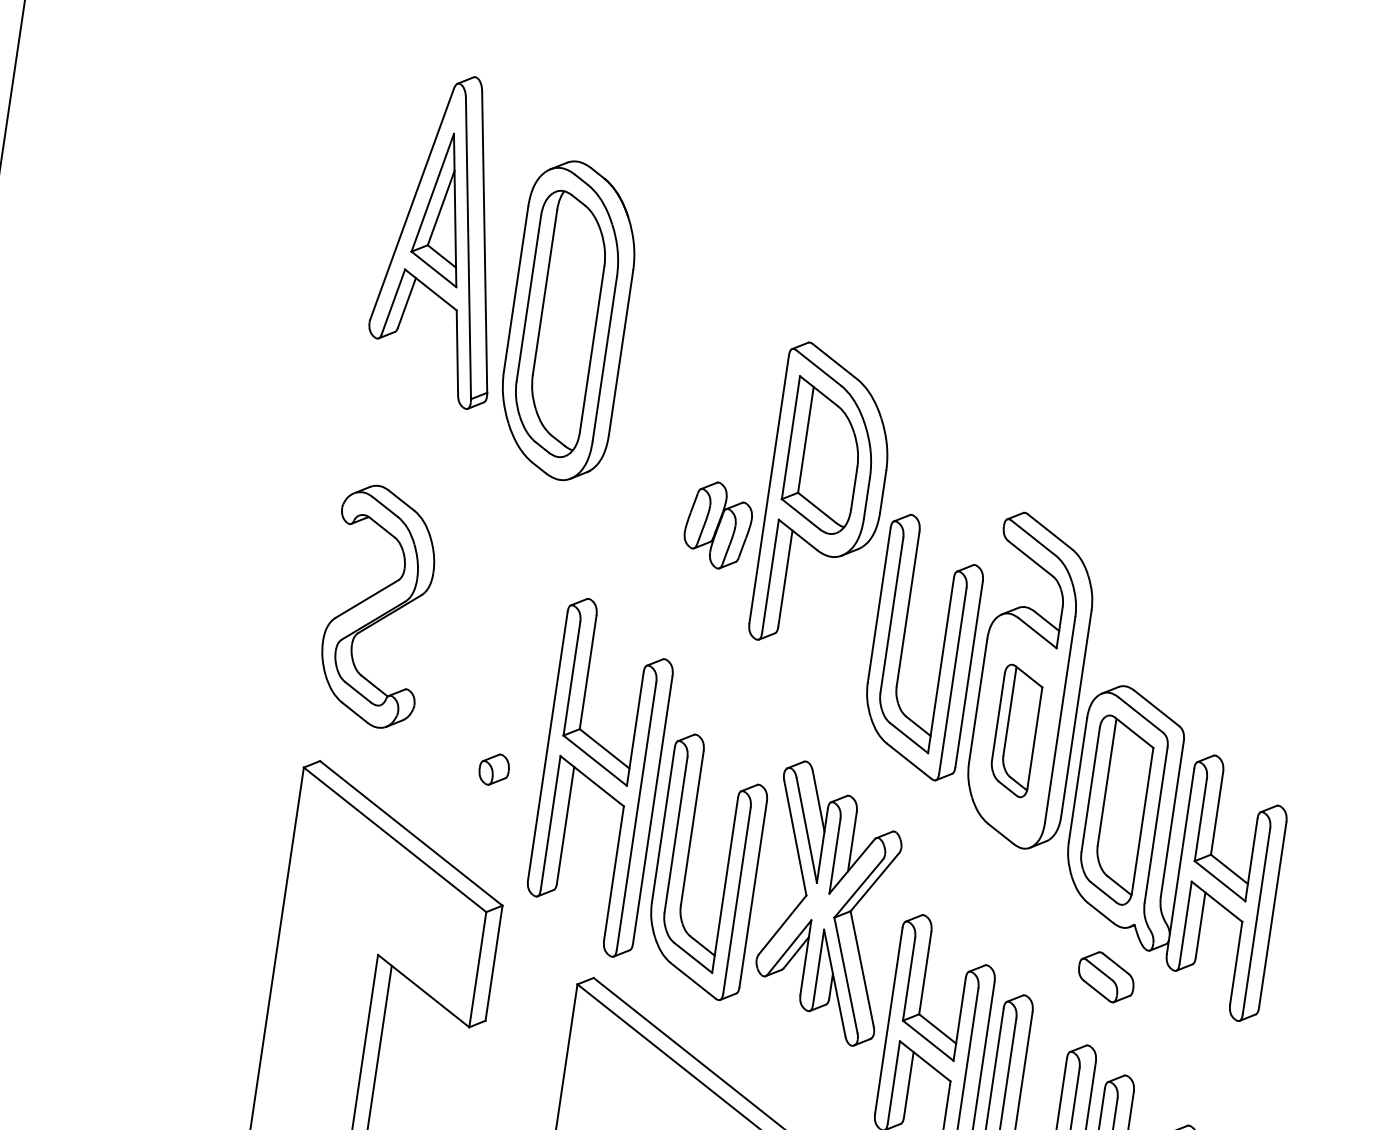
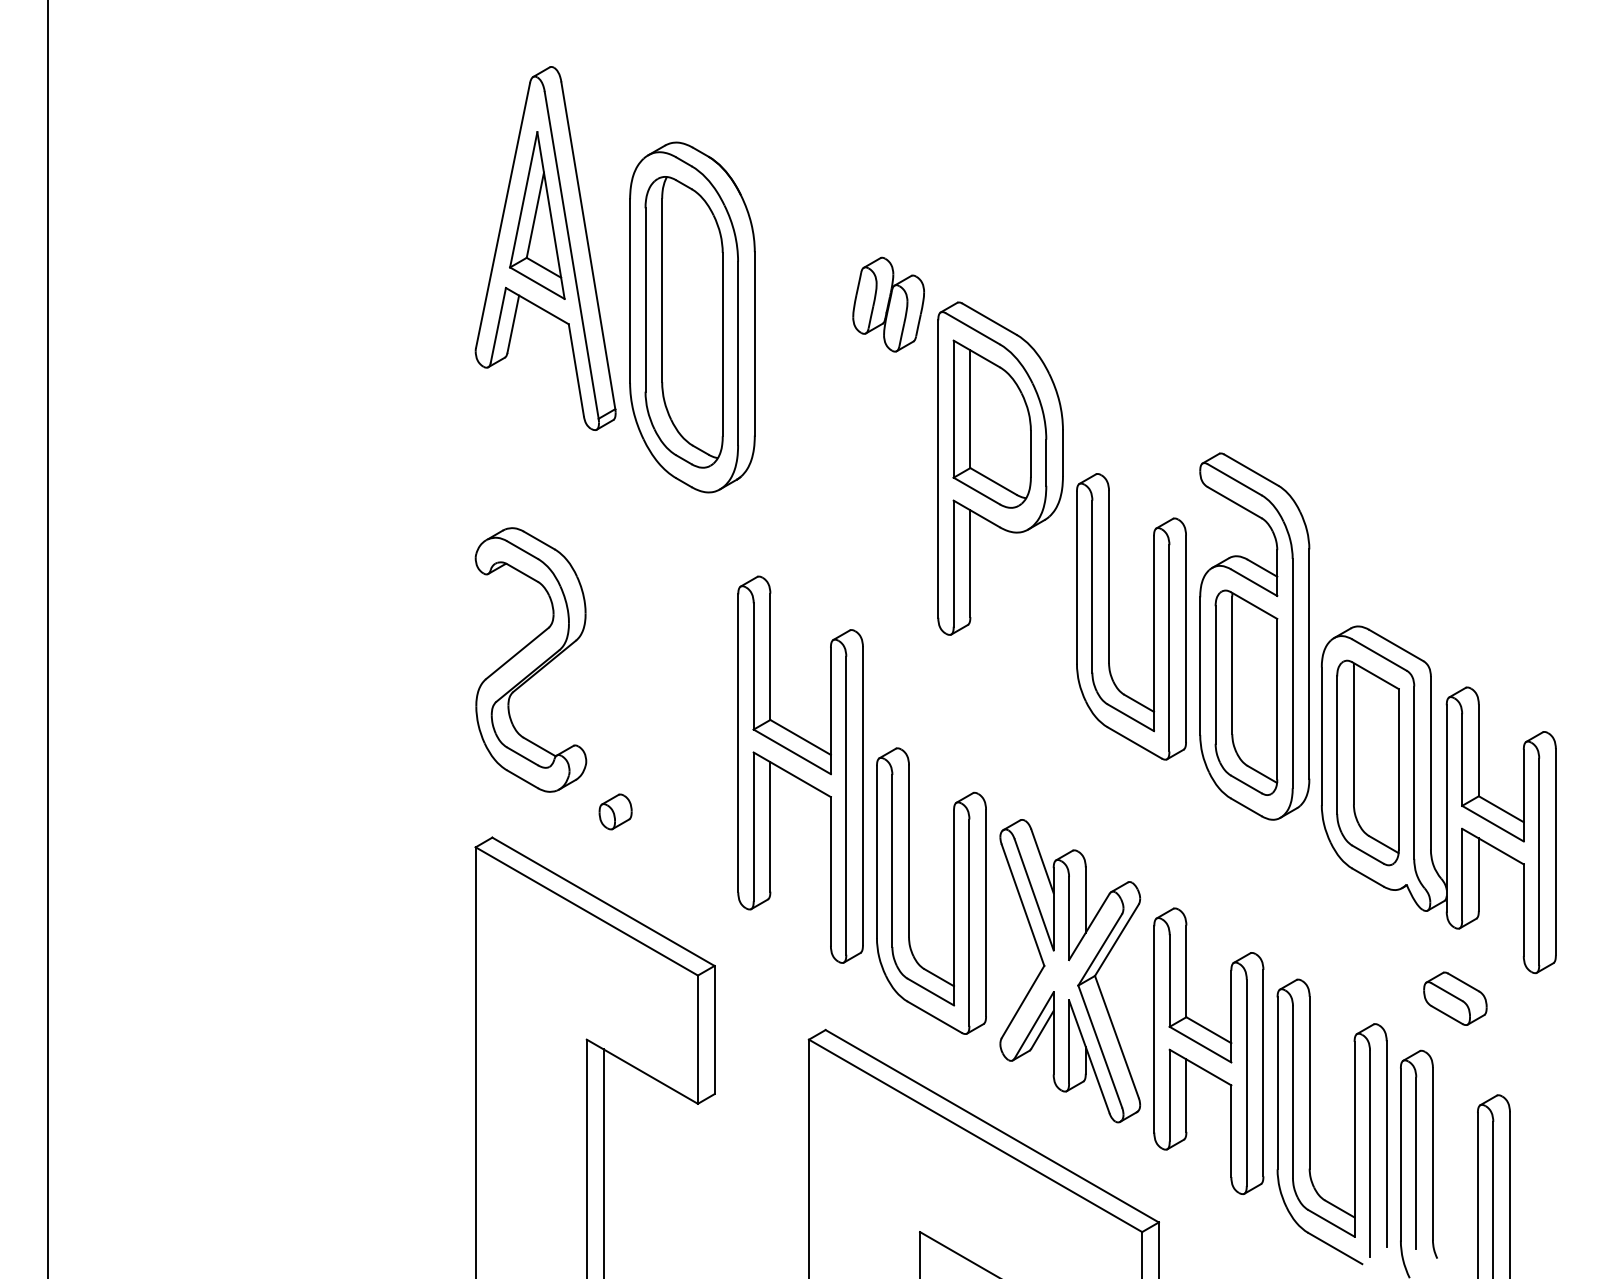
part: (718, 525) -> (888, 304), moved
part: (1016, 730) -> (1246, 692), size x1.43
part: (494, 769) -> (615, 811), moved
part: (600, 777) -> (800, 769), moved
part: (829, 904) -> (1070, 971), moved
part: (1106, 977) -> (1455, 998), moved

